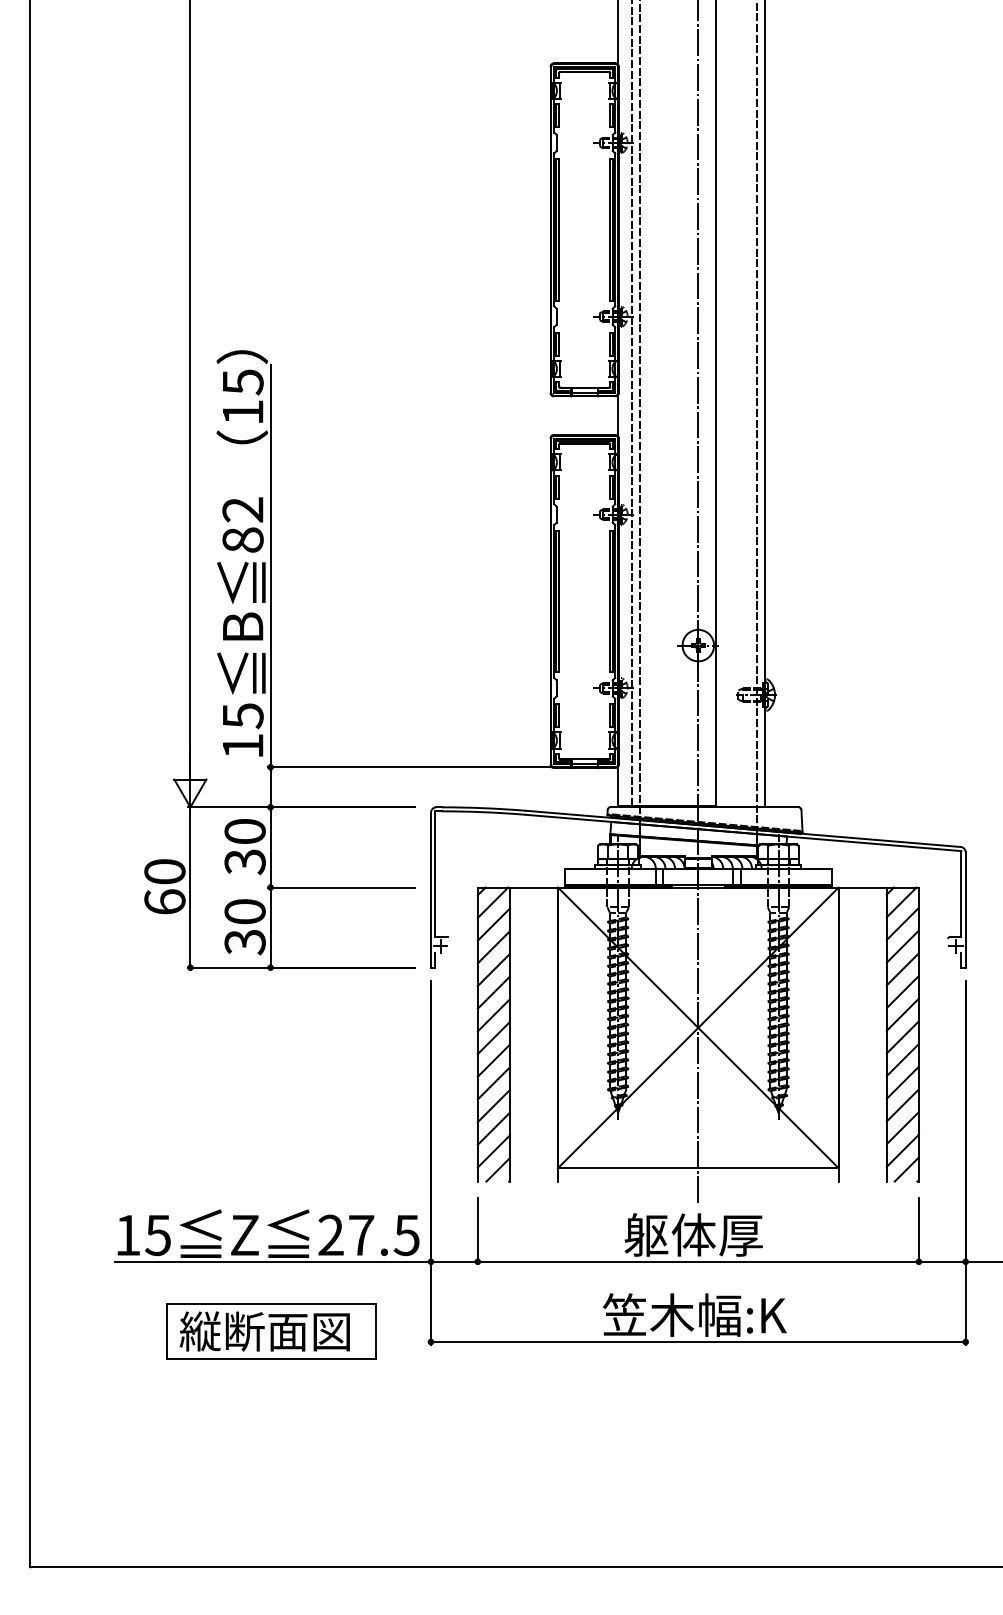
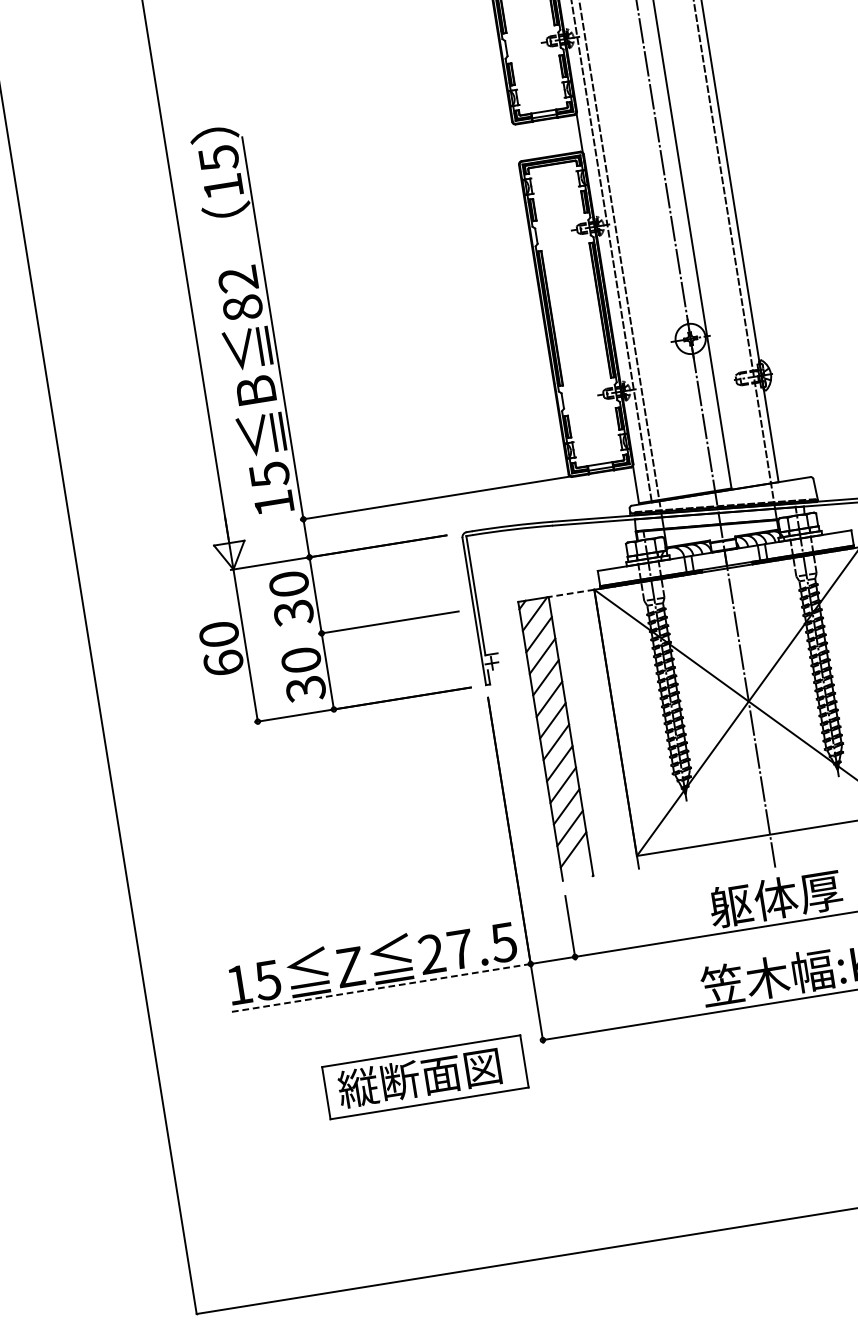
line: (533, 887) -> (571, 593), solid -> dashed
line: (497, 1169) -> (579, 866), removed
line: (272, 1261) -> (380, 987), solid -> dashed
part: (271, 1331) -> (425, 1076), moved

